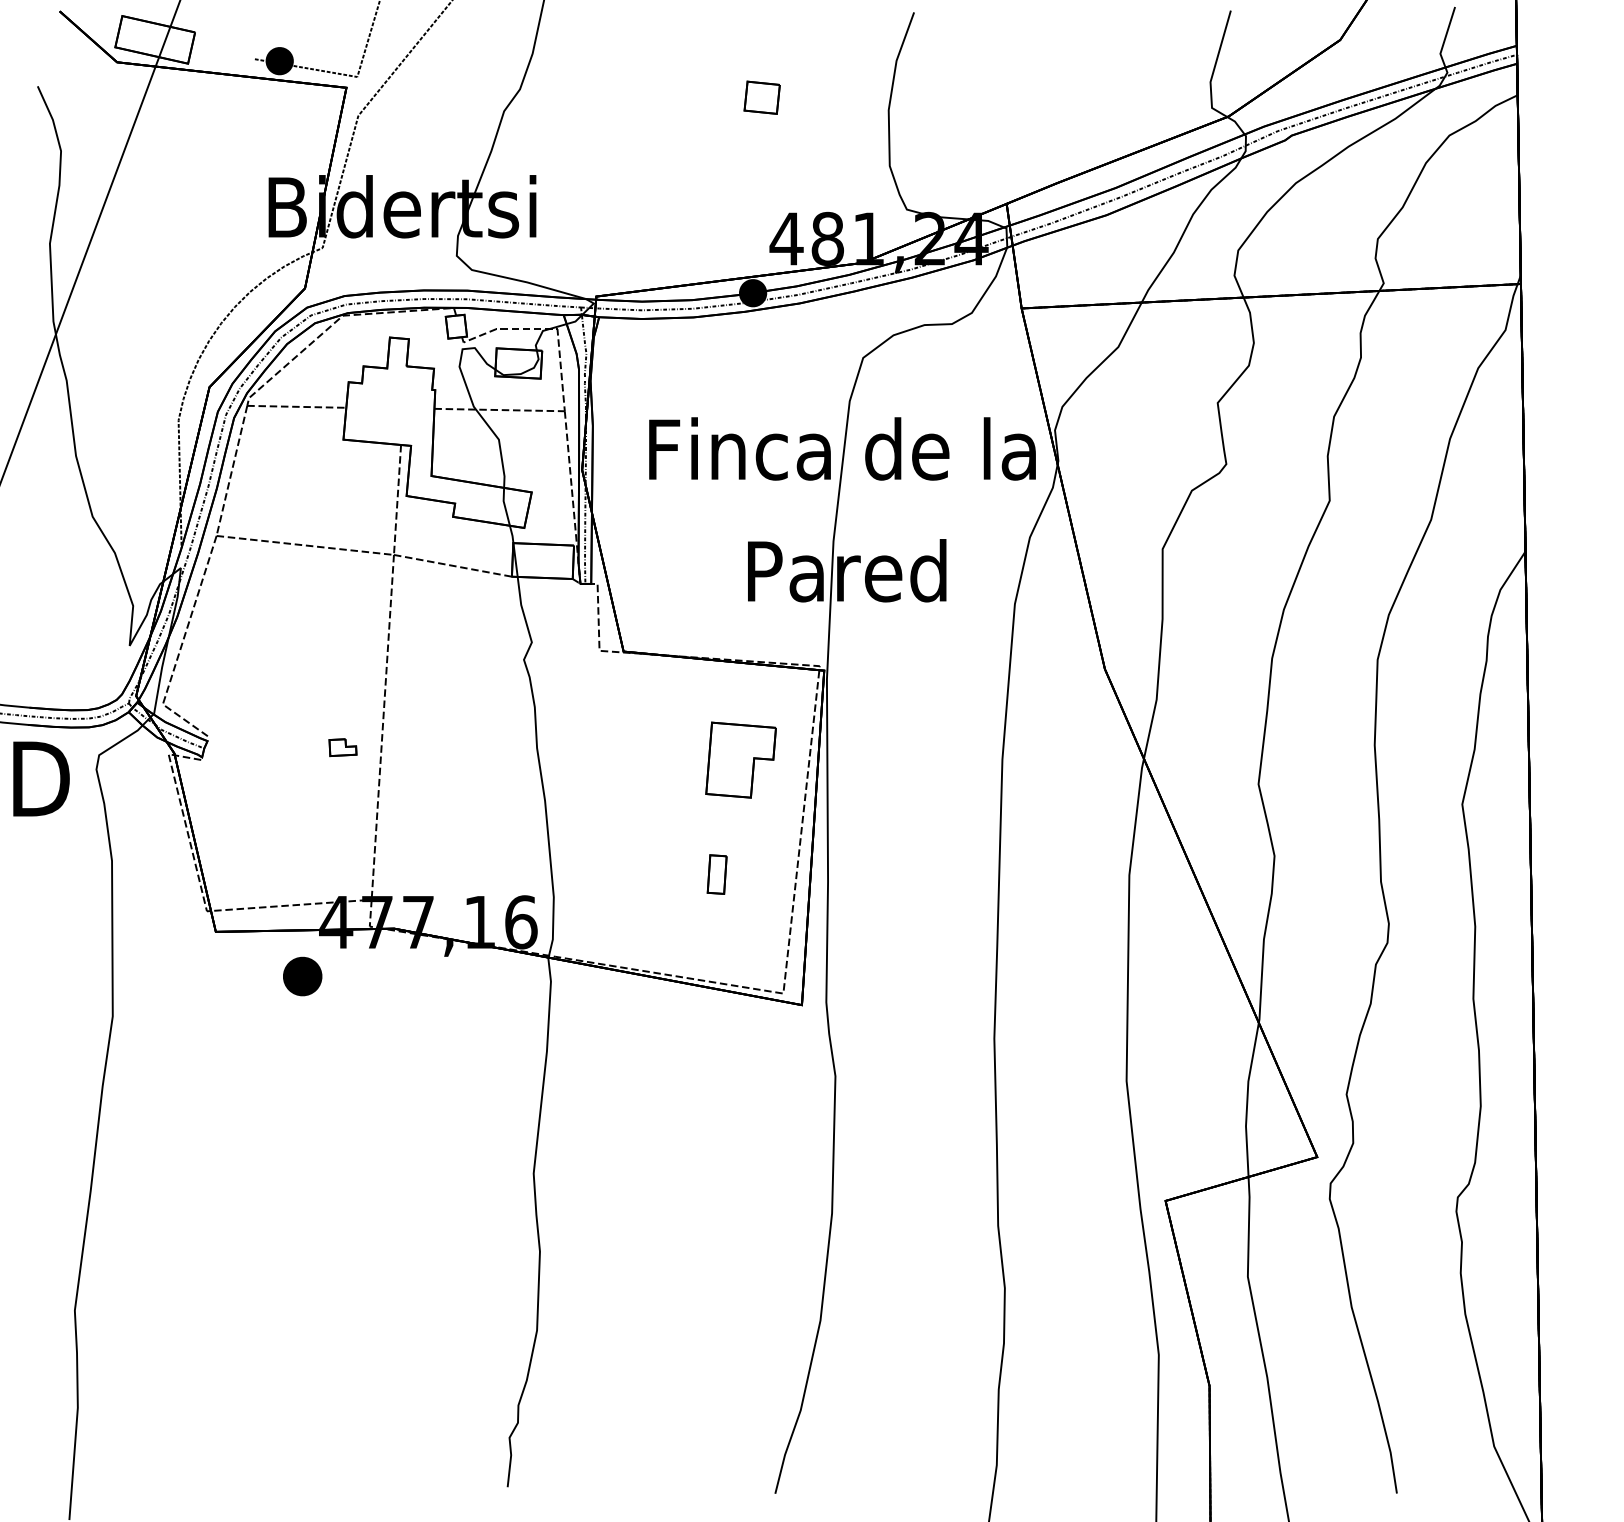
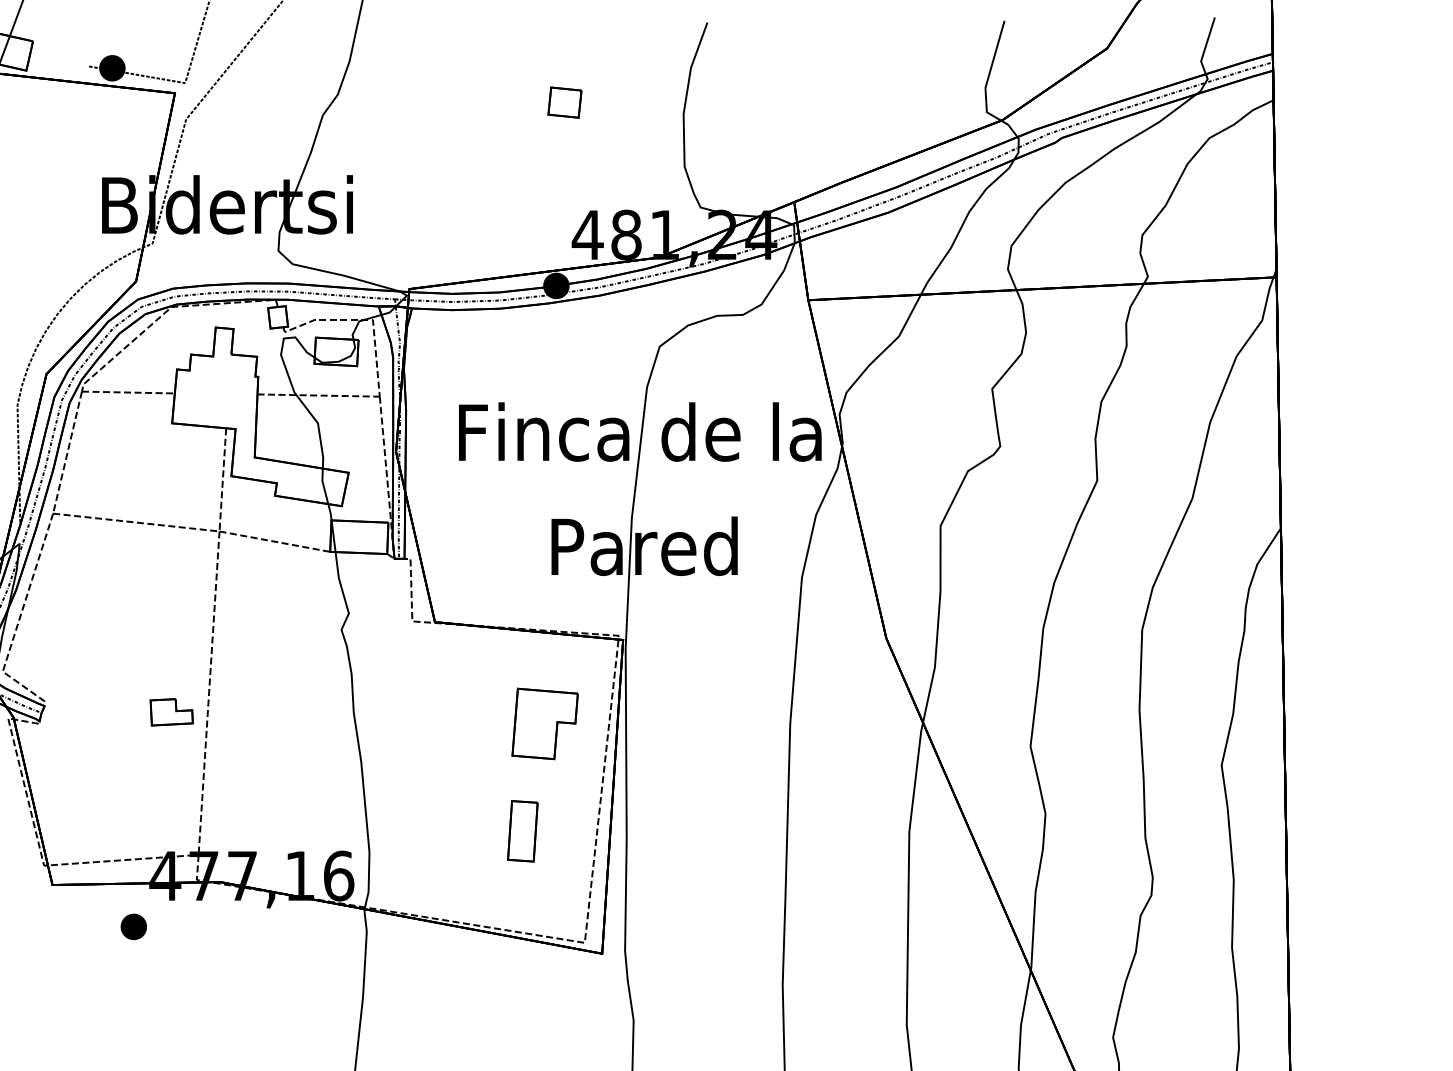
part: (342, 747) -> (171, 712), size x1.67
part: (716, 874) -> (522, 831), size x1.67
part: (302, 976) -> (133, 926), size x0.71

